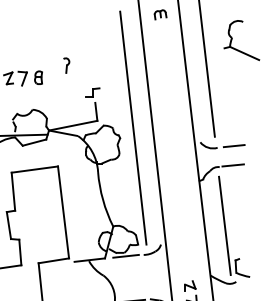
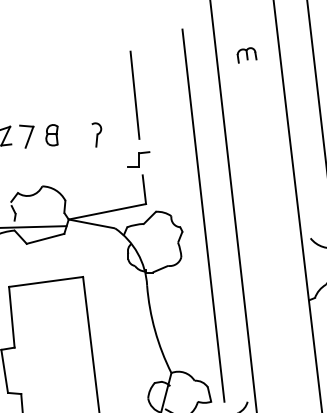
part: (160, 14) -> (246, 54), moved
line: (90, 52) -> (135, 94), added
part: (66, 65) -> (96, 134), moved

